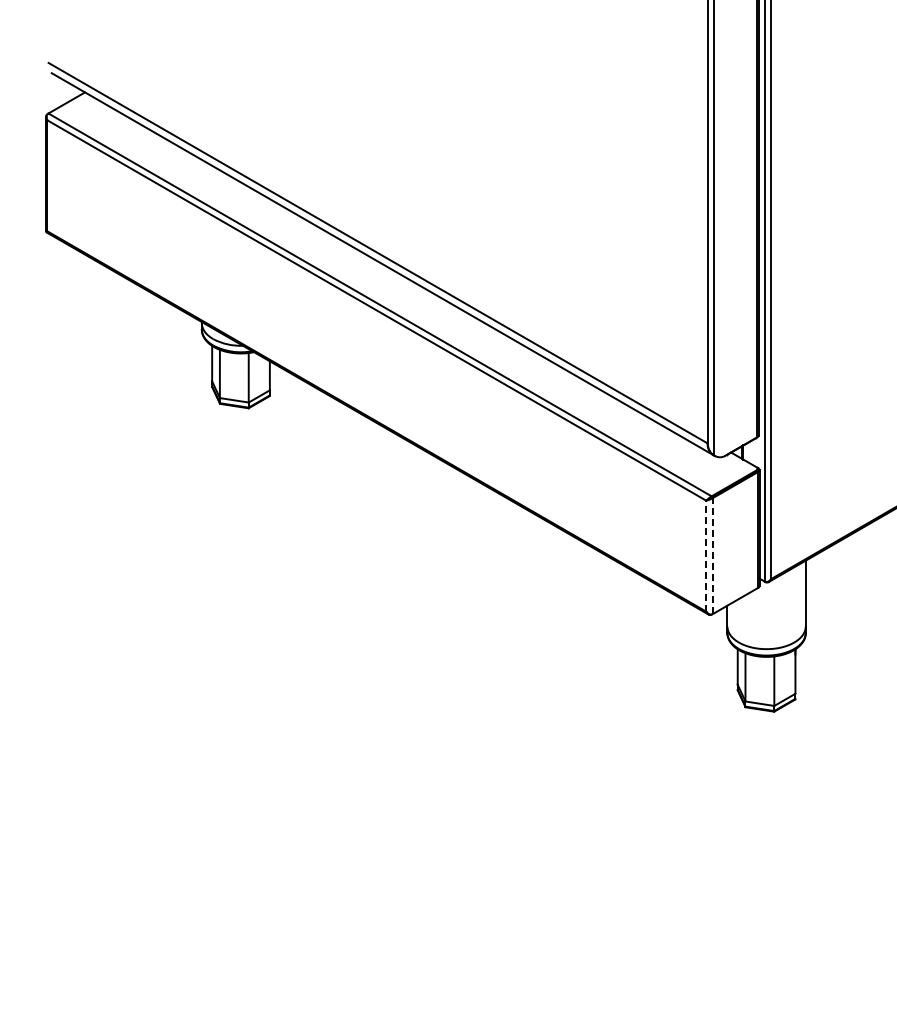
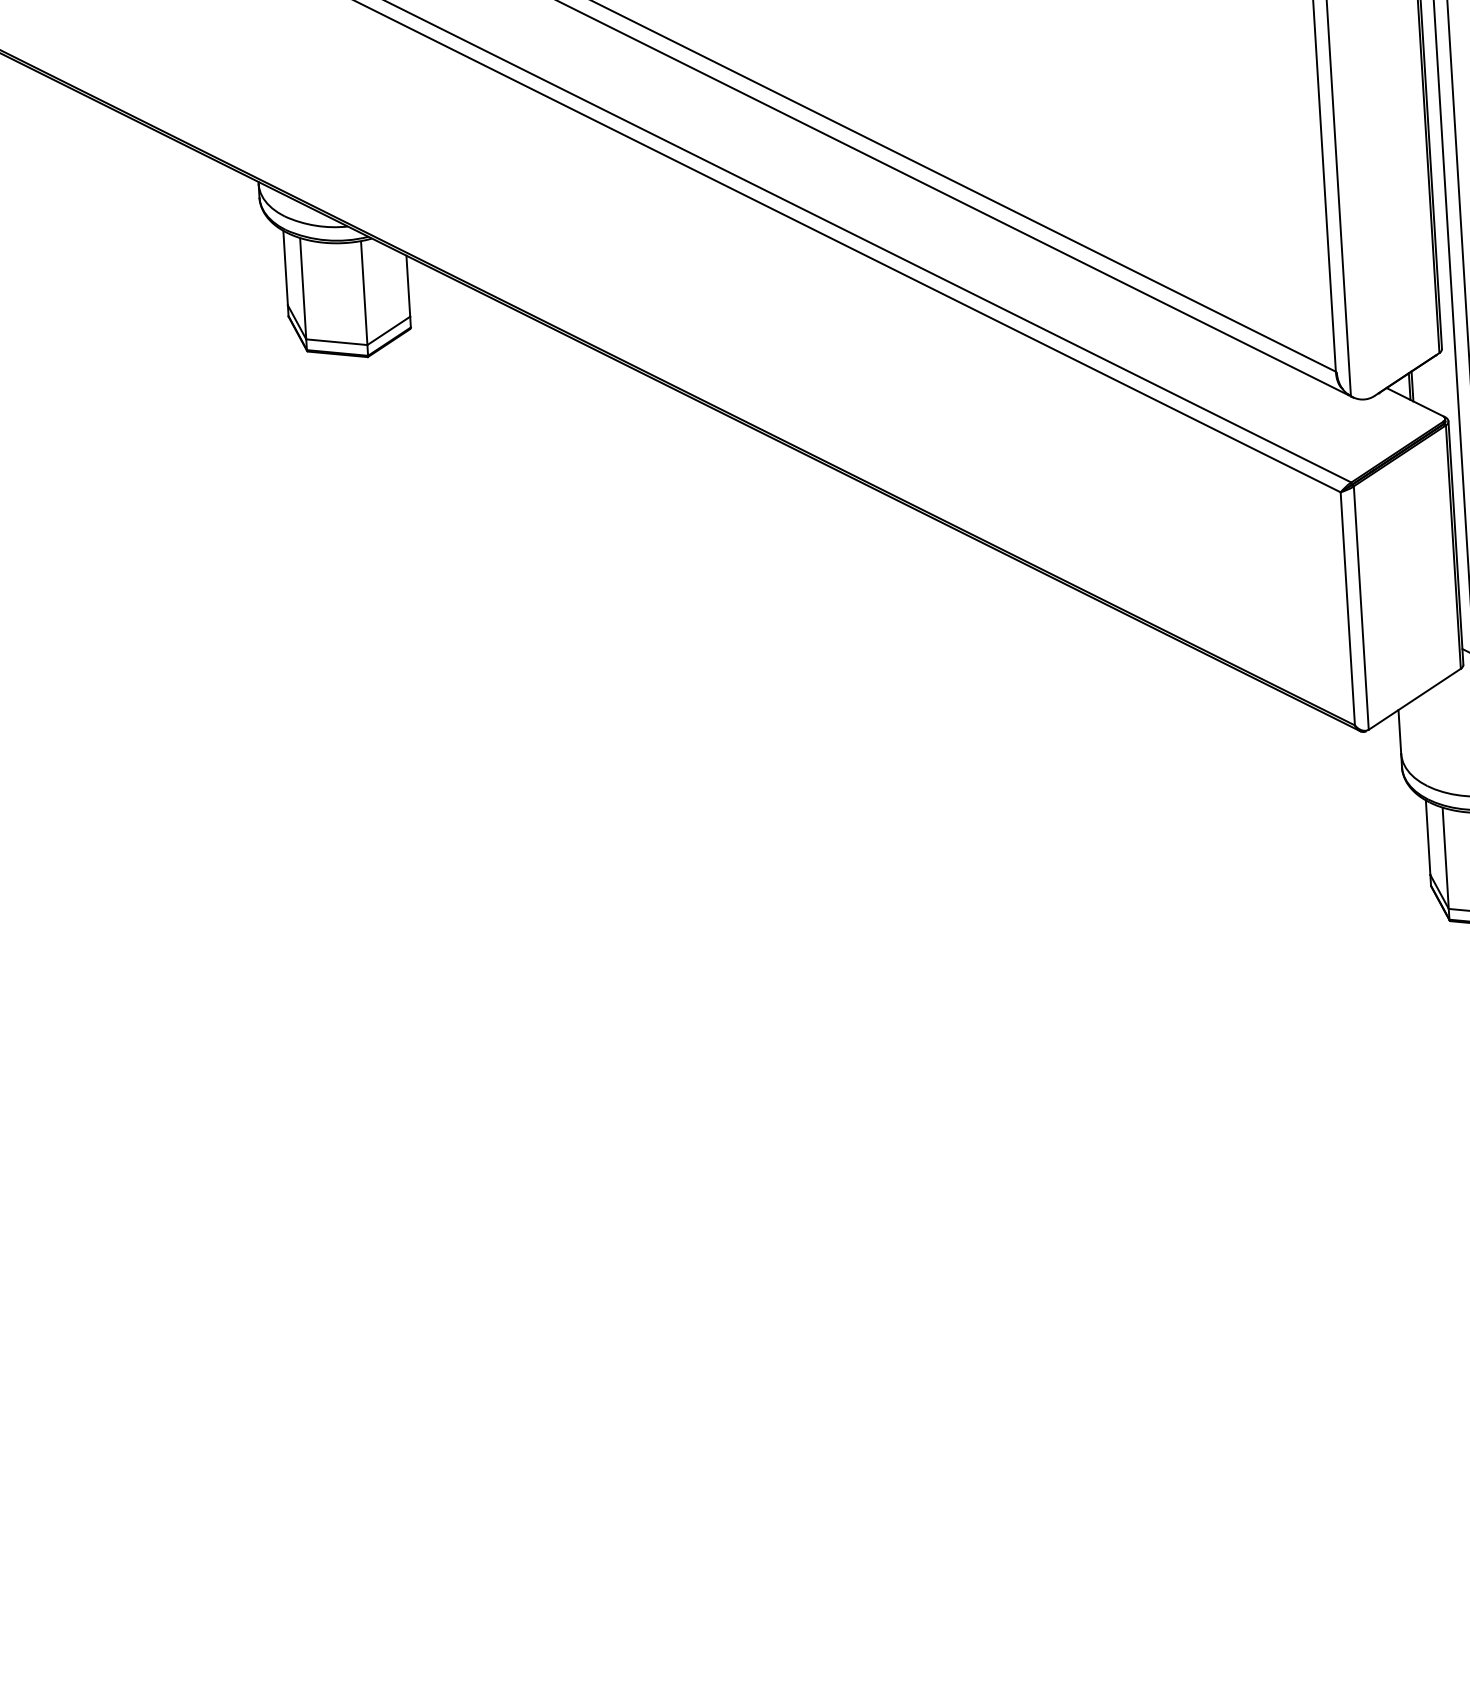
line: (706, 556) -> (1348, 609), dashed -> solid
line: (712, 556) -> (1360, 608), dashed -> solid

